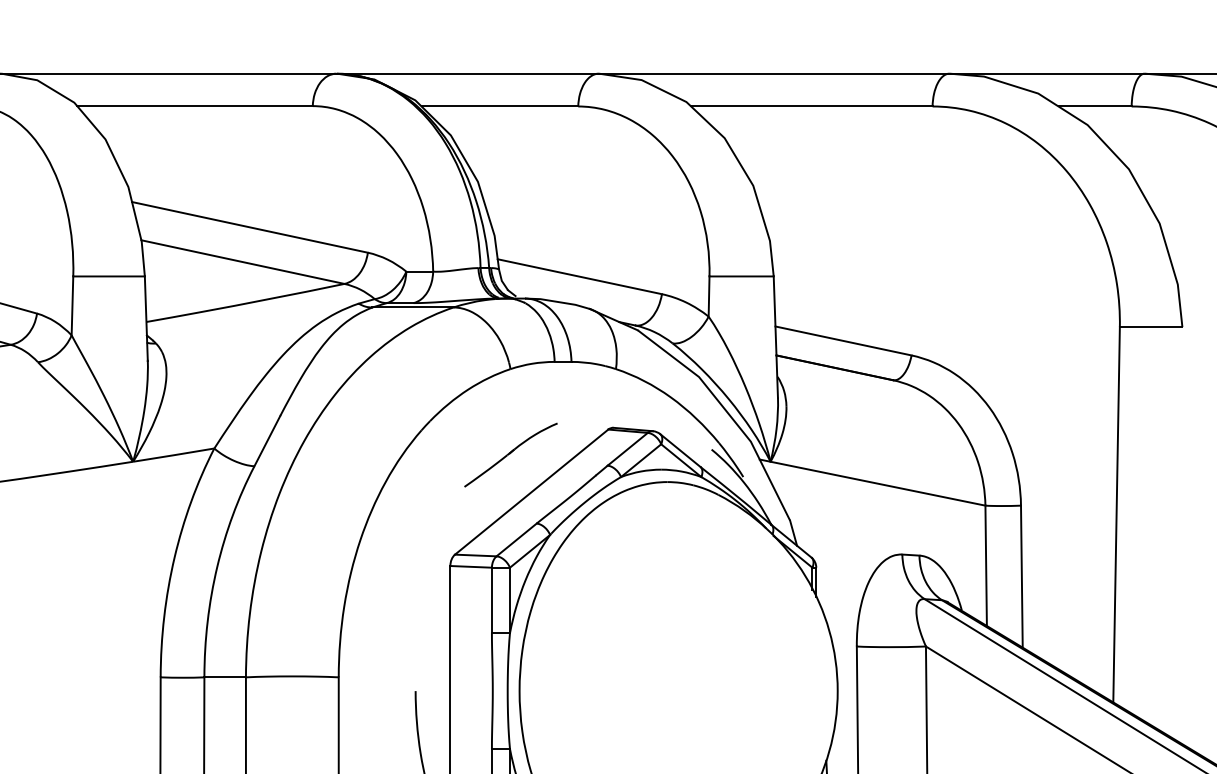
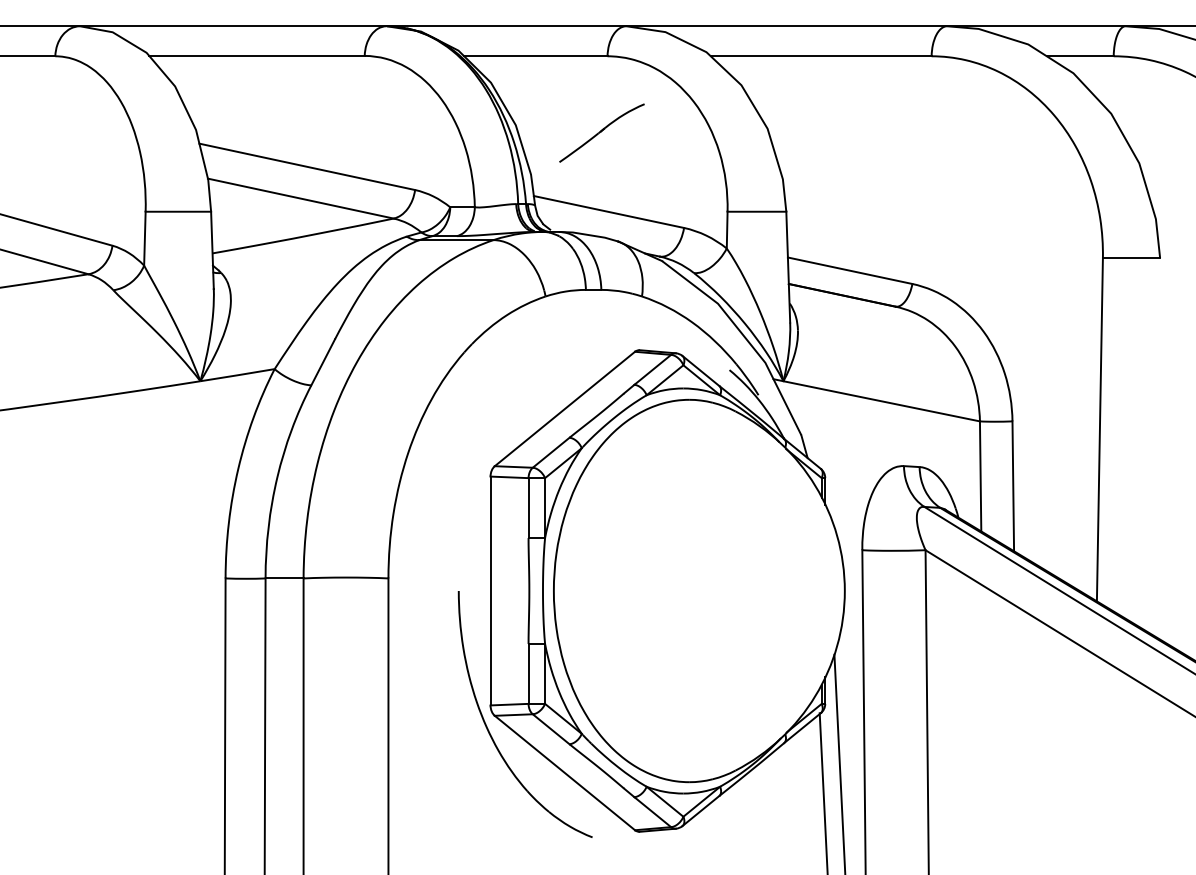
part: (510, 454) -> (601, 132), moved

